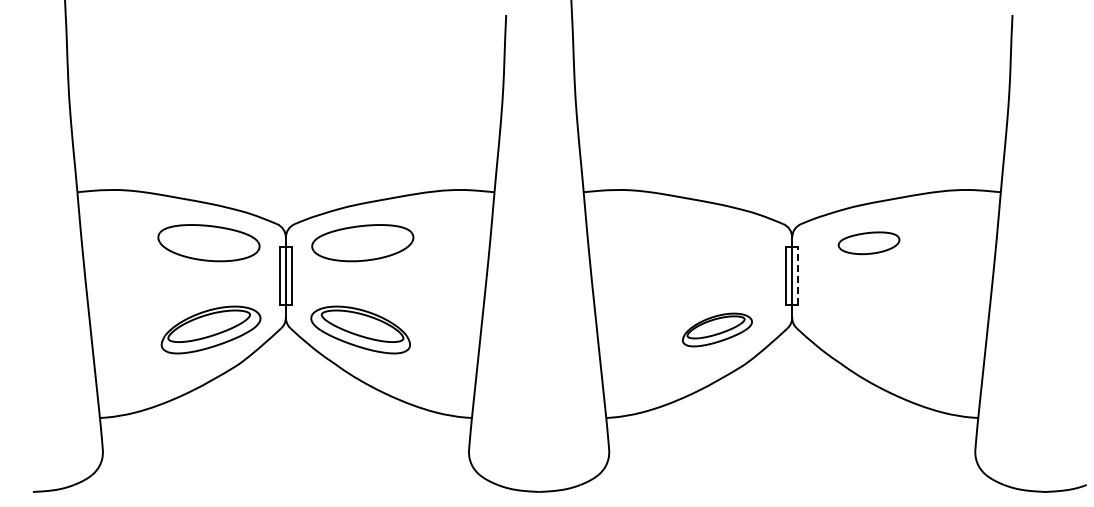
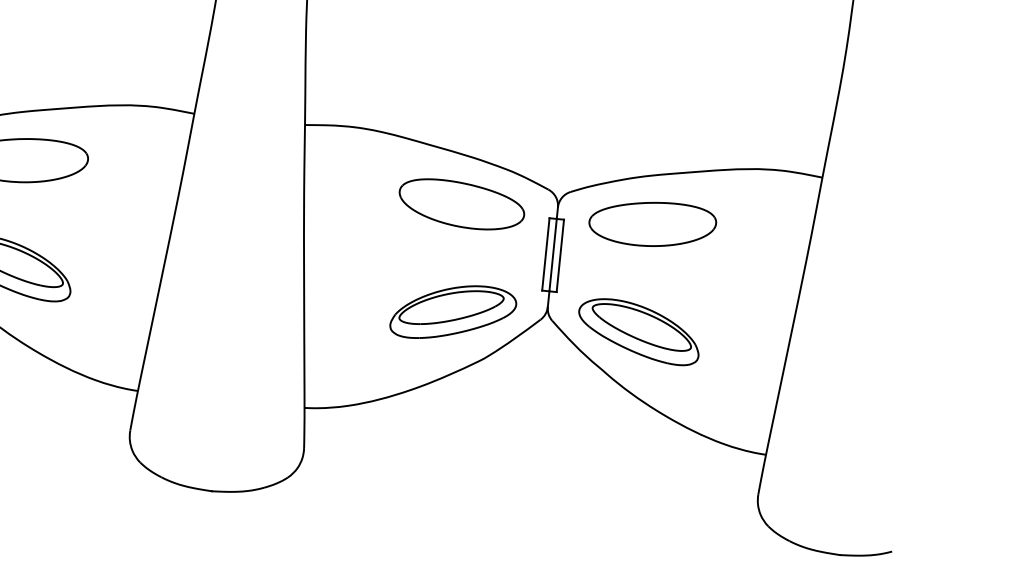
part: (714, 243) -> (460, 205), added
part: (868, 243) -> (651, 224), size x1.67
line: (798, 275) -> (560, 255), dashed -> solid
part: (717, 329) -> (453, 312), size x1.43
part: (866, 329) -> (638, 330), added

